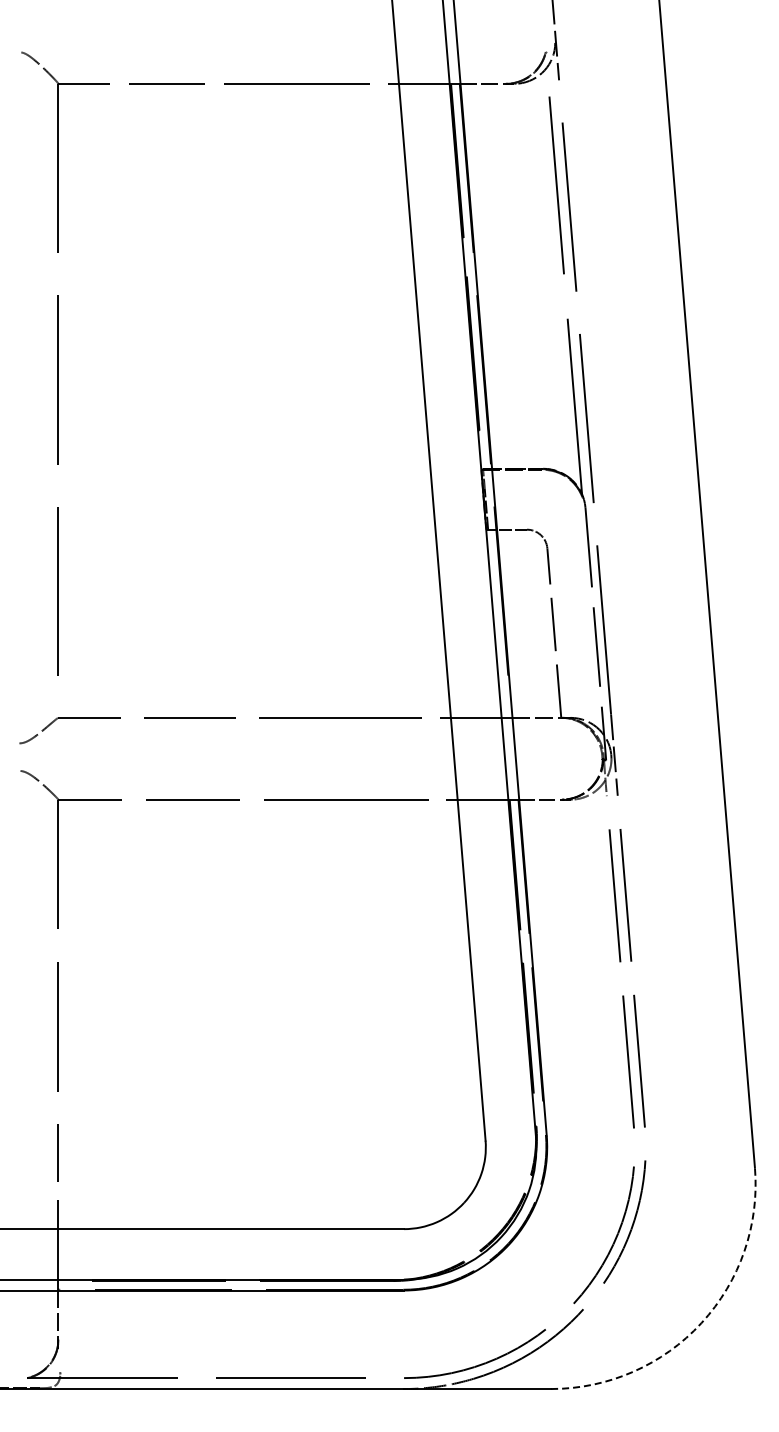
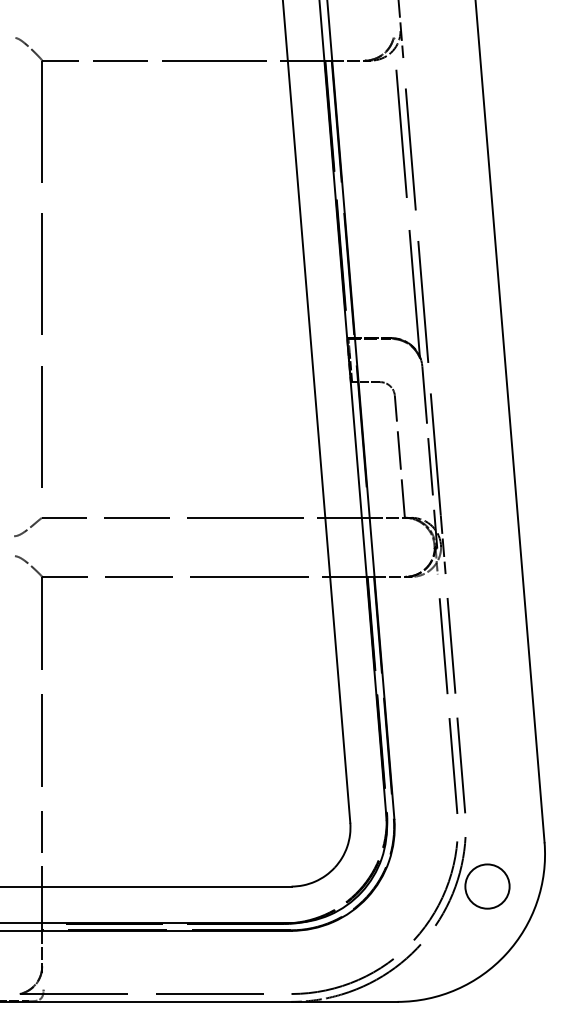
circle: (675, 1228) -> (487, 886), added
arc: (701, 1323) -> (506, 954), dashed -> solid

